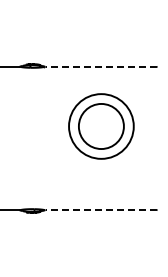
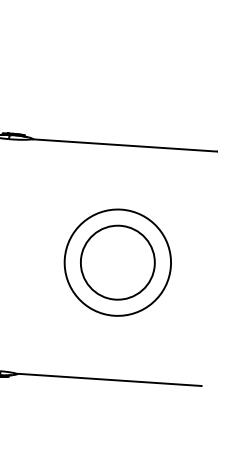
line: (101, 66) -> (125, 144), dashed -> solid
part: (101, 126) -> (117, 262), moved
line: (101, 210) -> (110, 380), dashed -> solid

